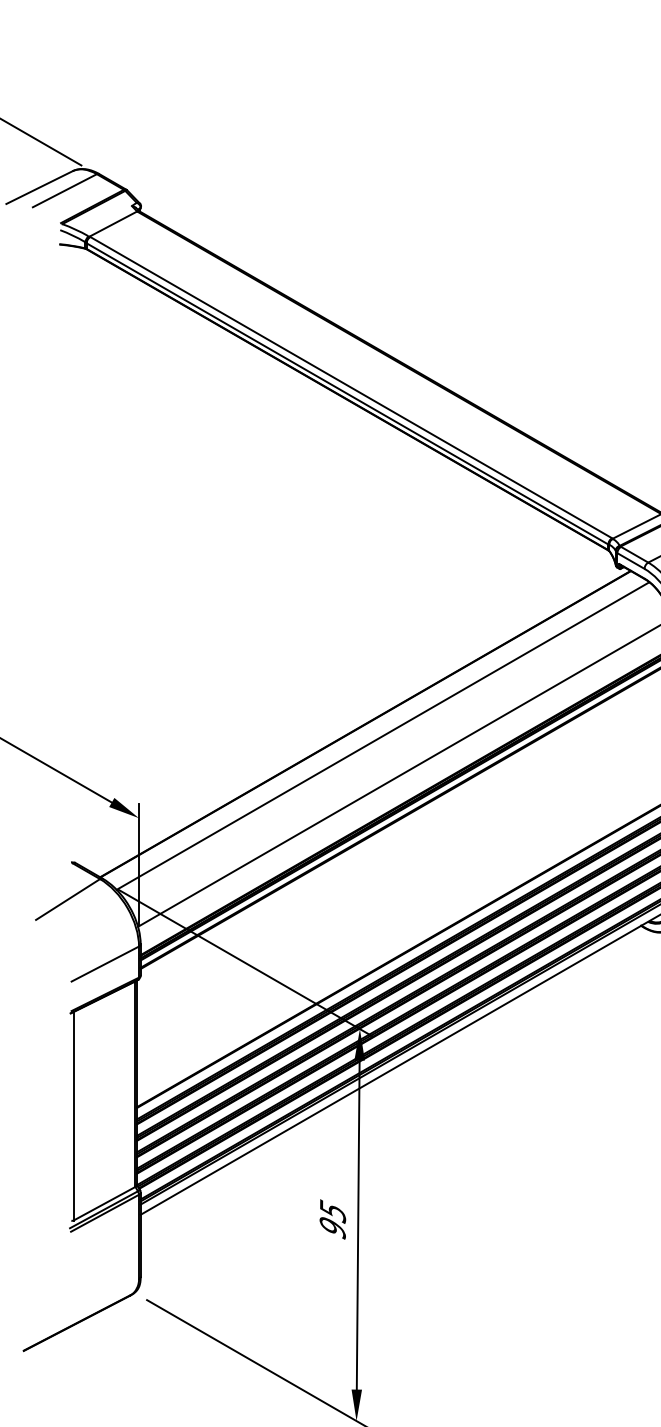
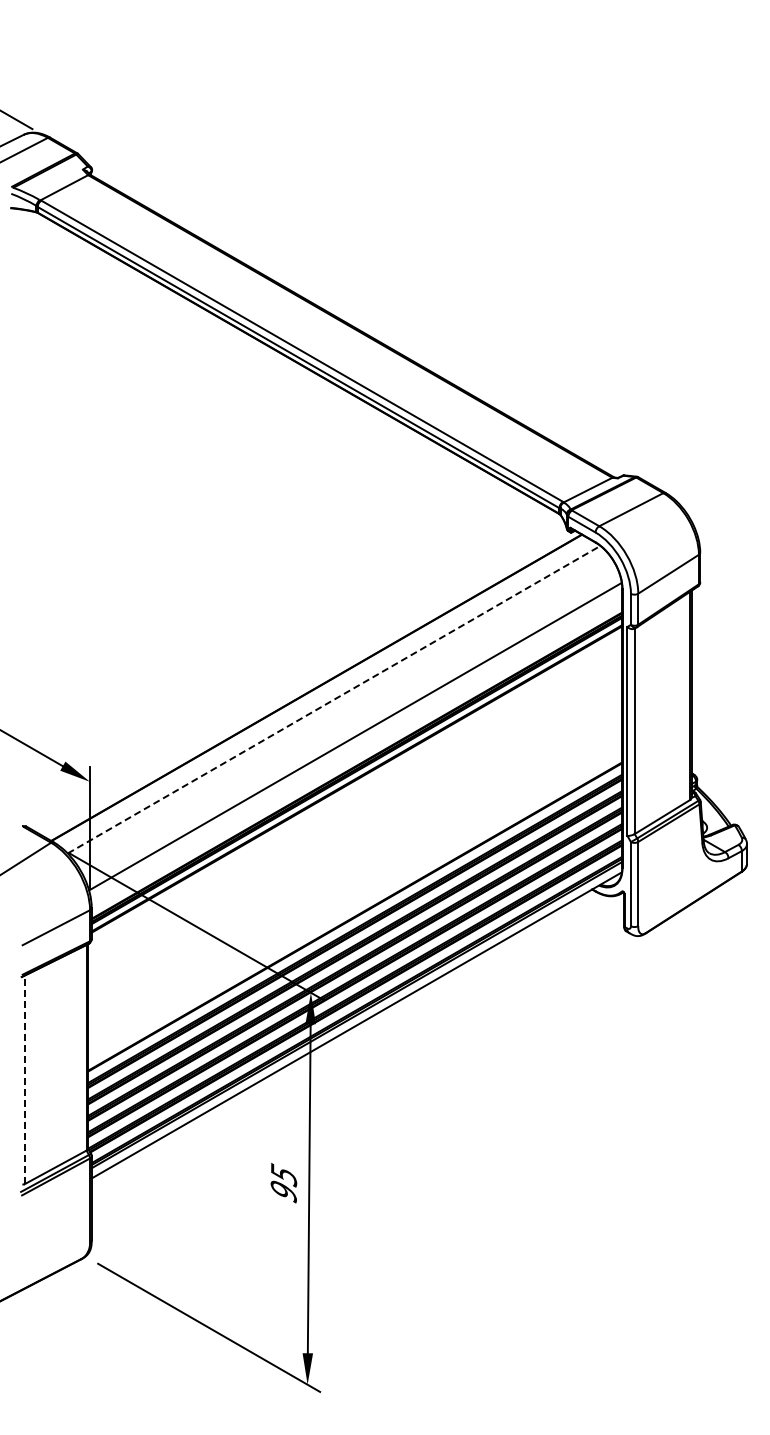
line: (383, 735) -> (334, 699), solid -> dashed
line: (73, 1115) -> (24, 1079), solid -> dashed

